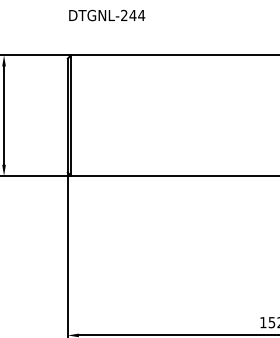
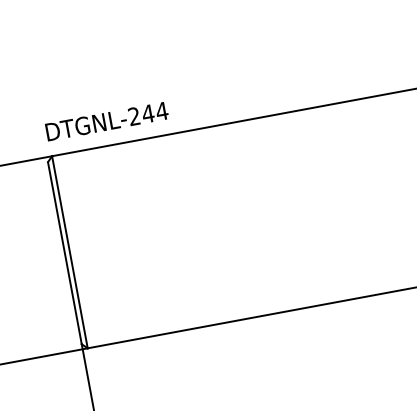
text: (107, 15) -> (107, 121), moved

